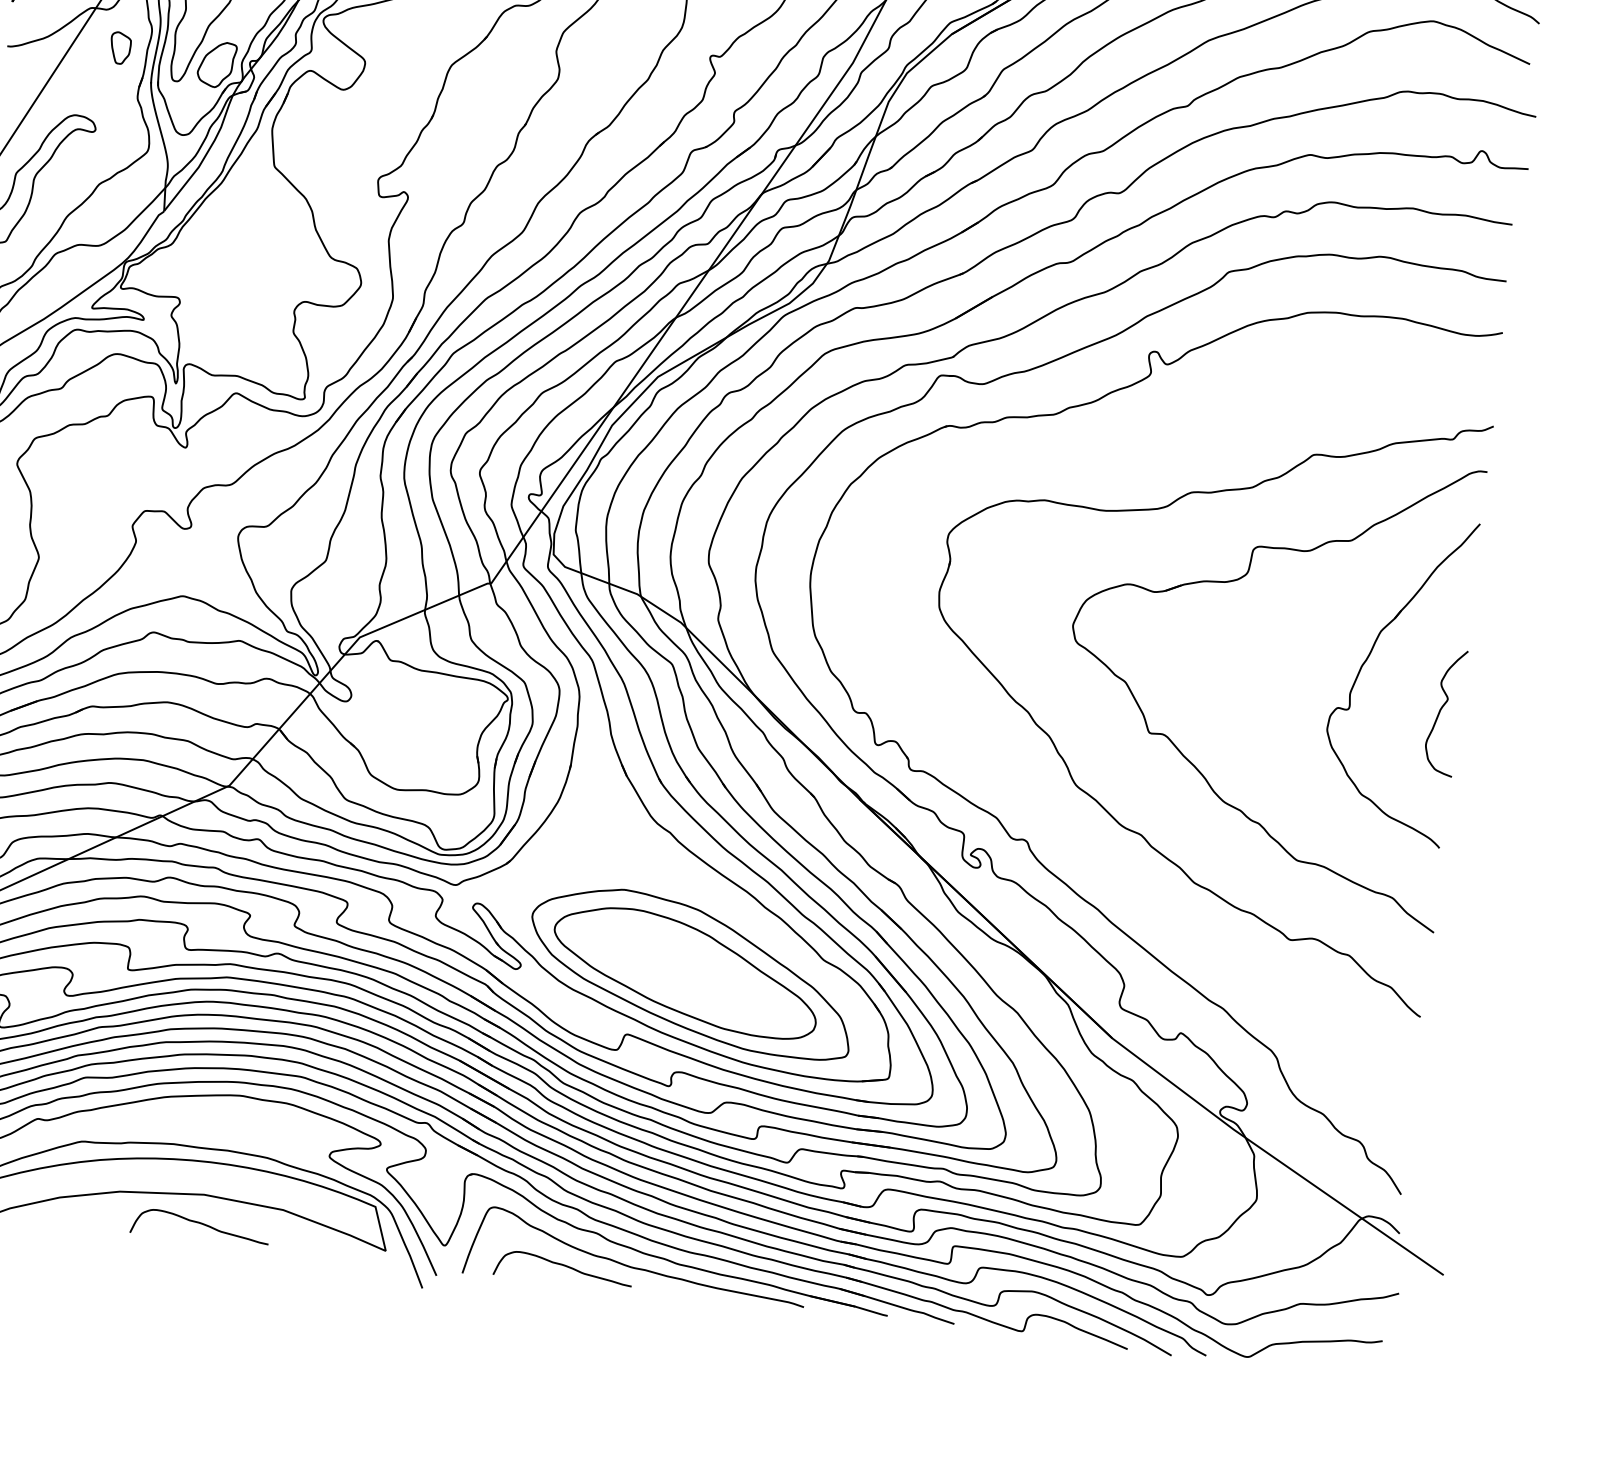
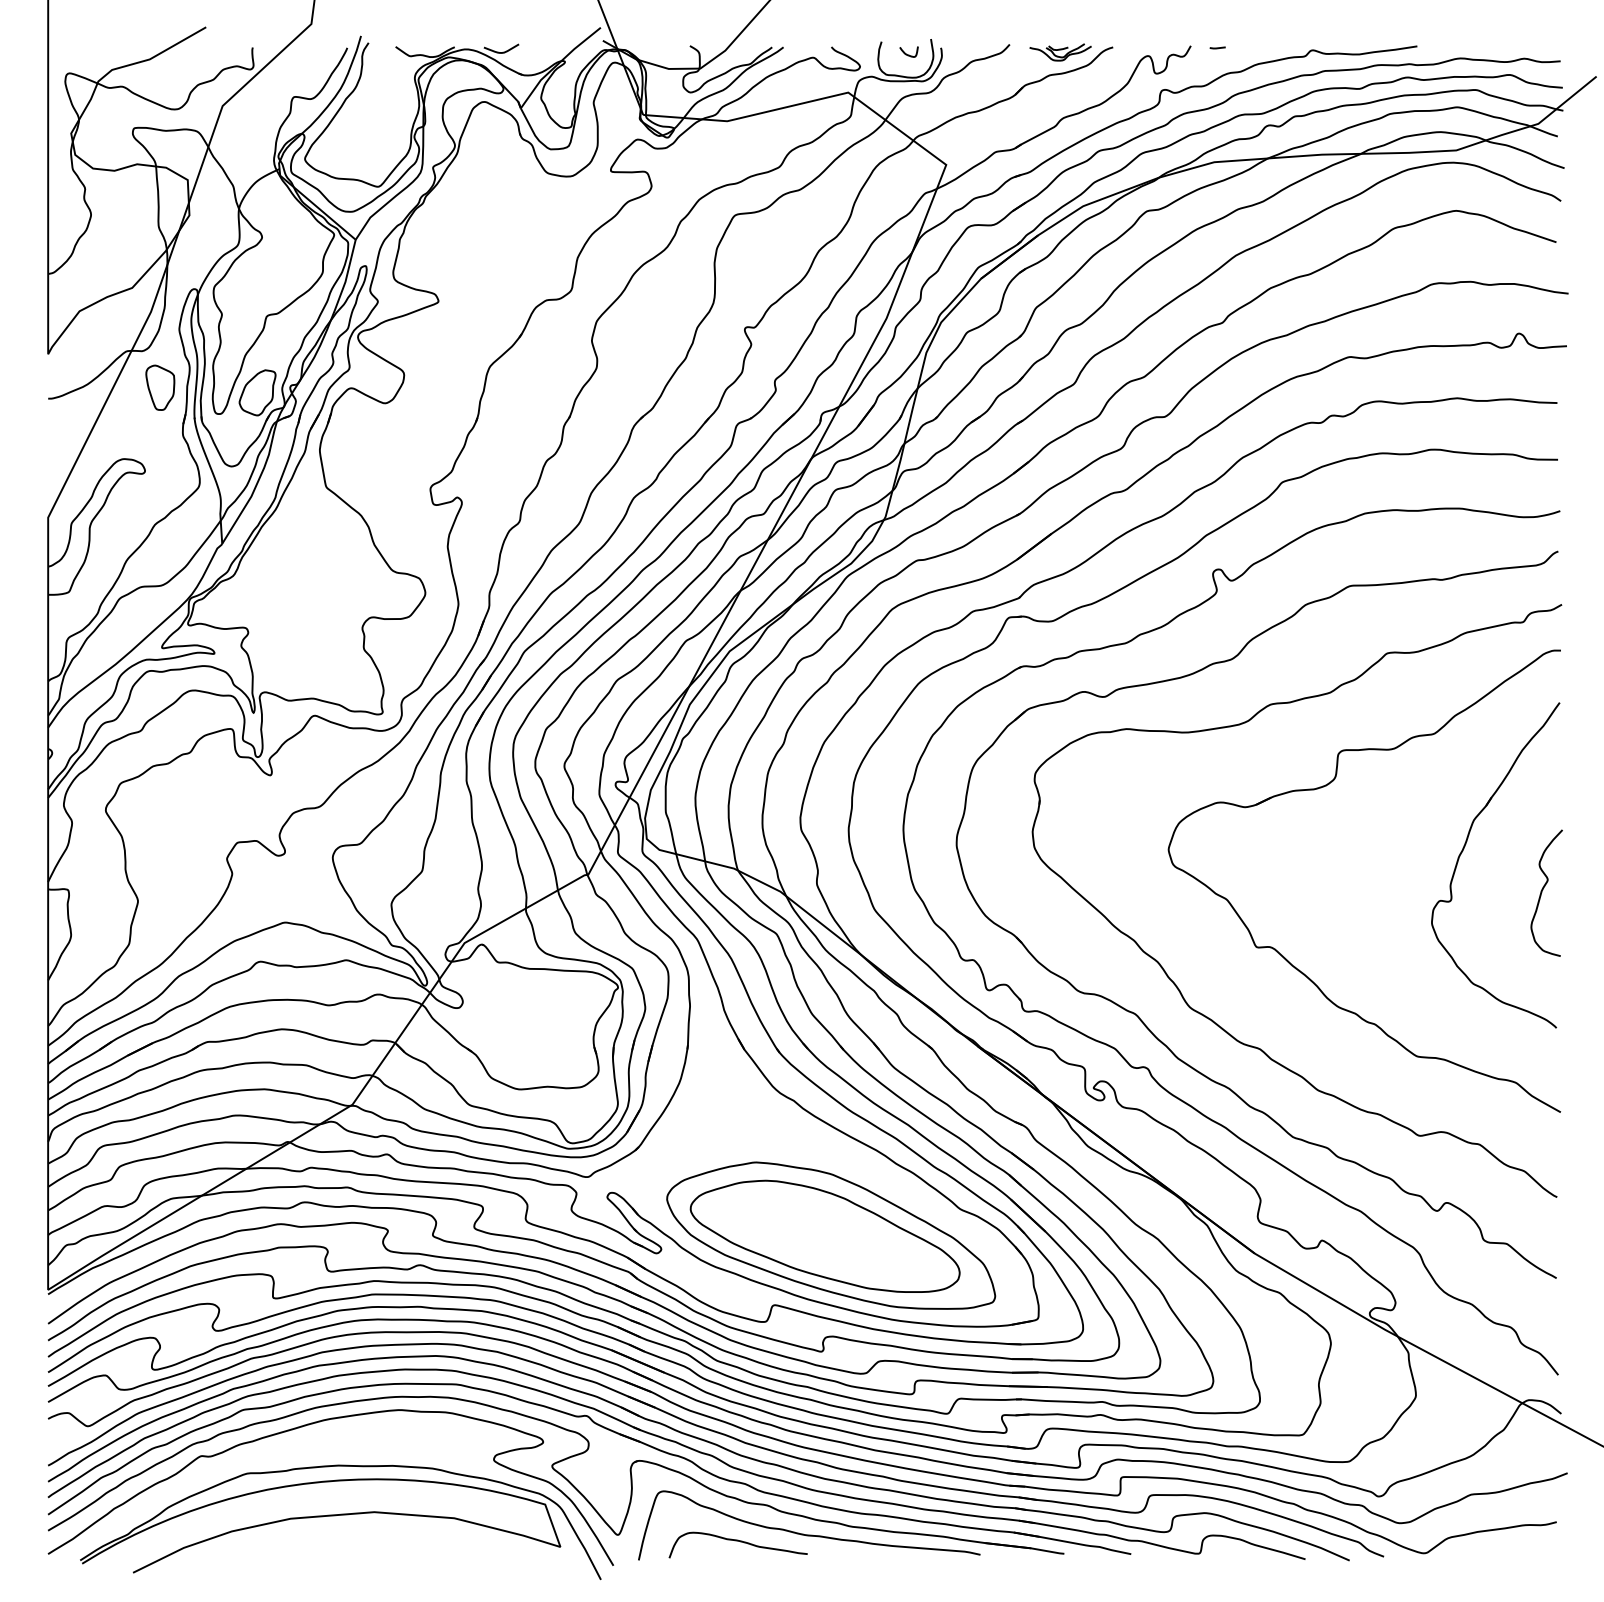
part: (120, 48) -> (160, 387), size x1.43
part: (1024, 788) -> (1139, 1016), added
curve: (199, 1223) -> (373, 1541), removed

